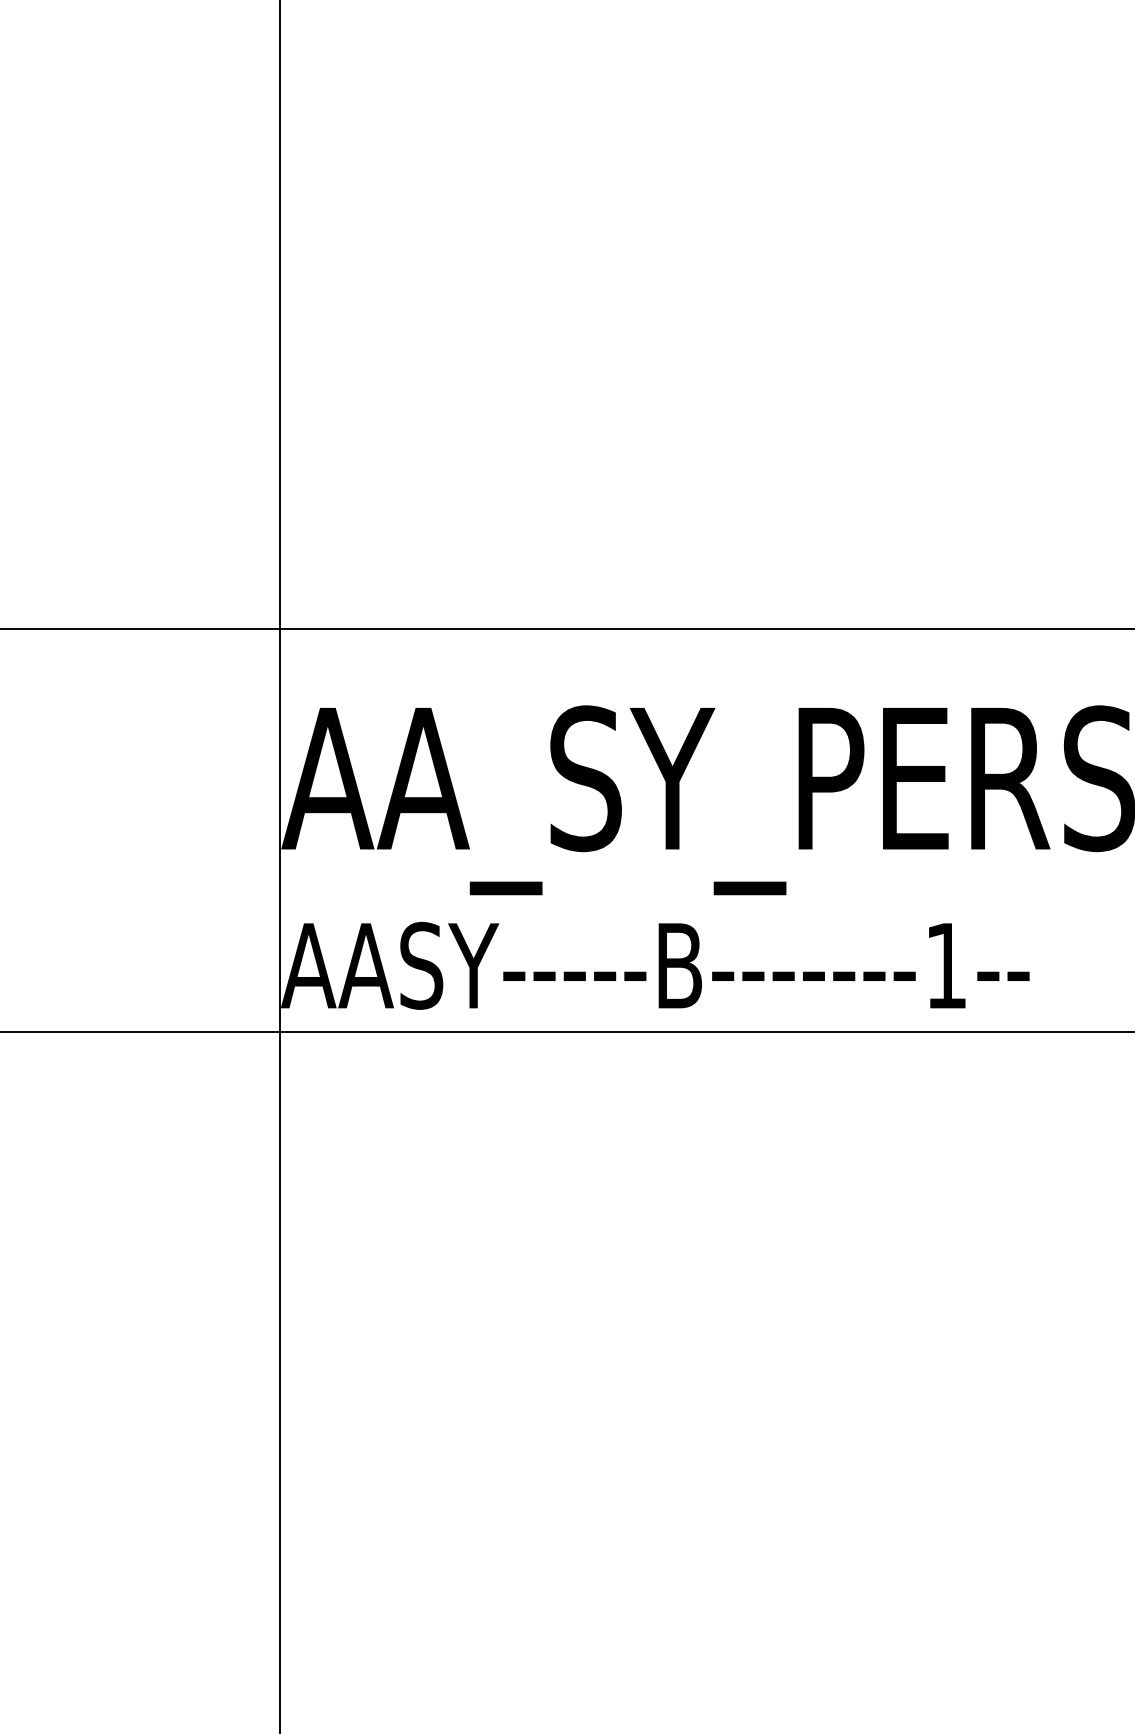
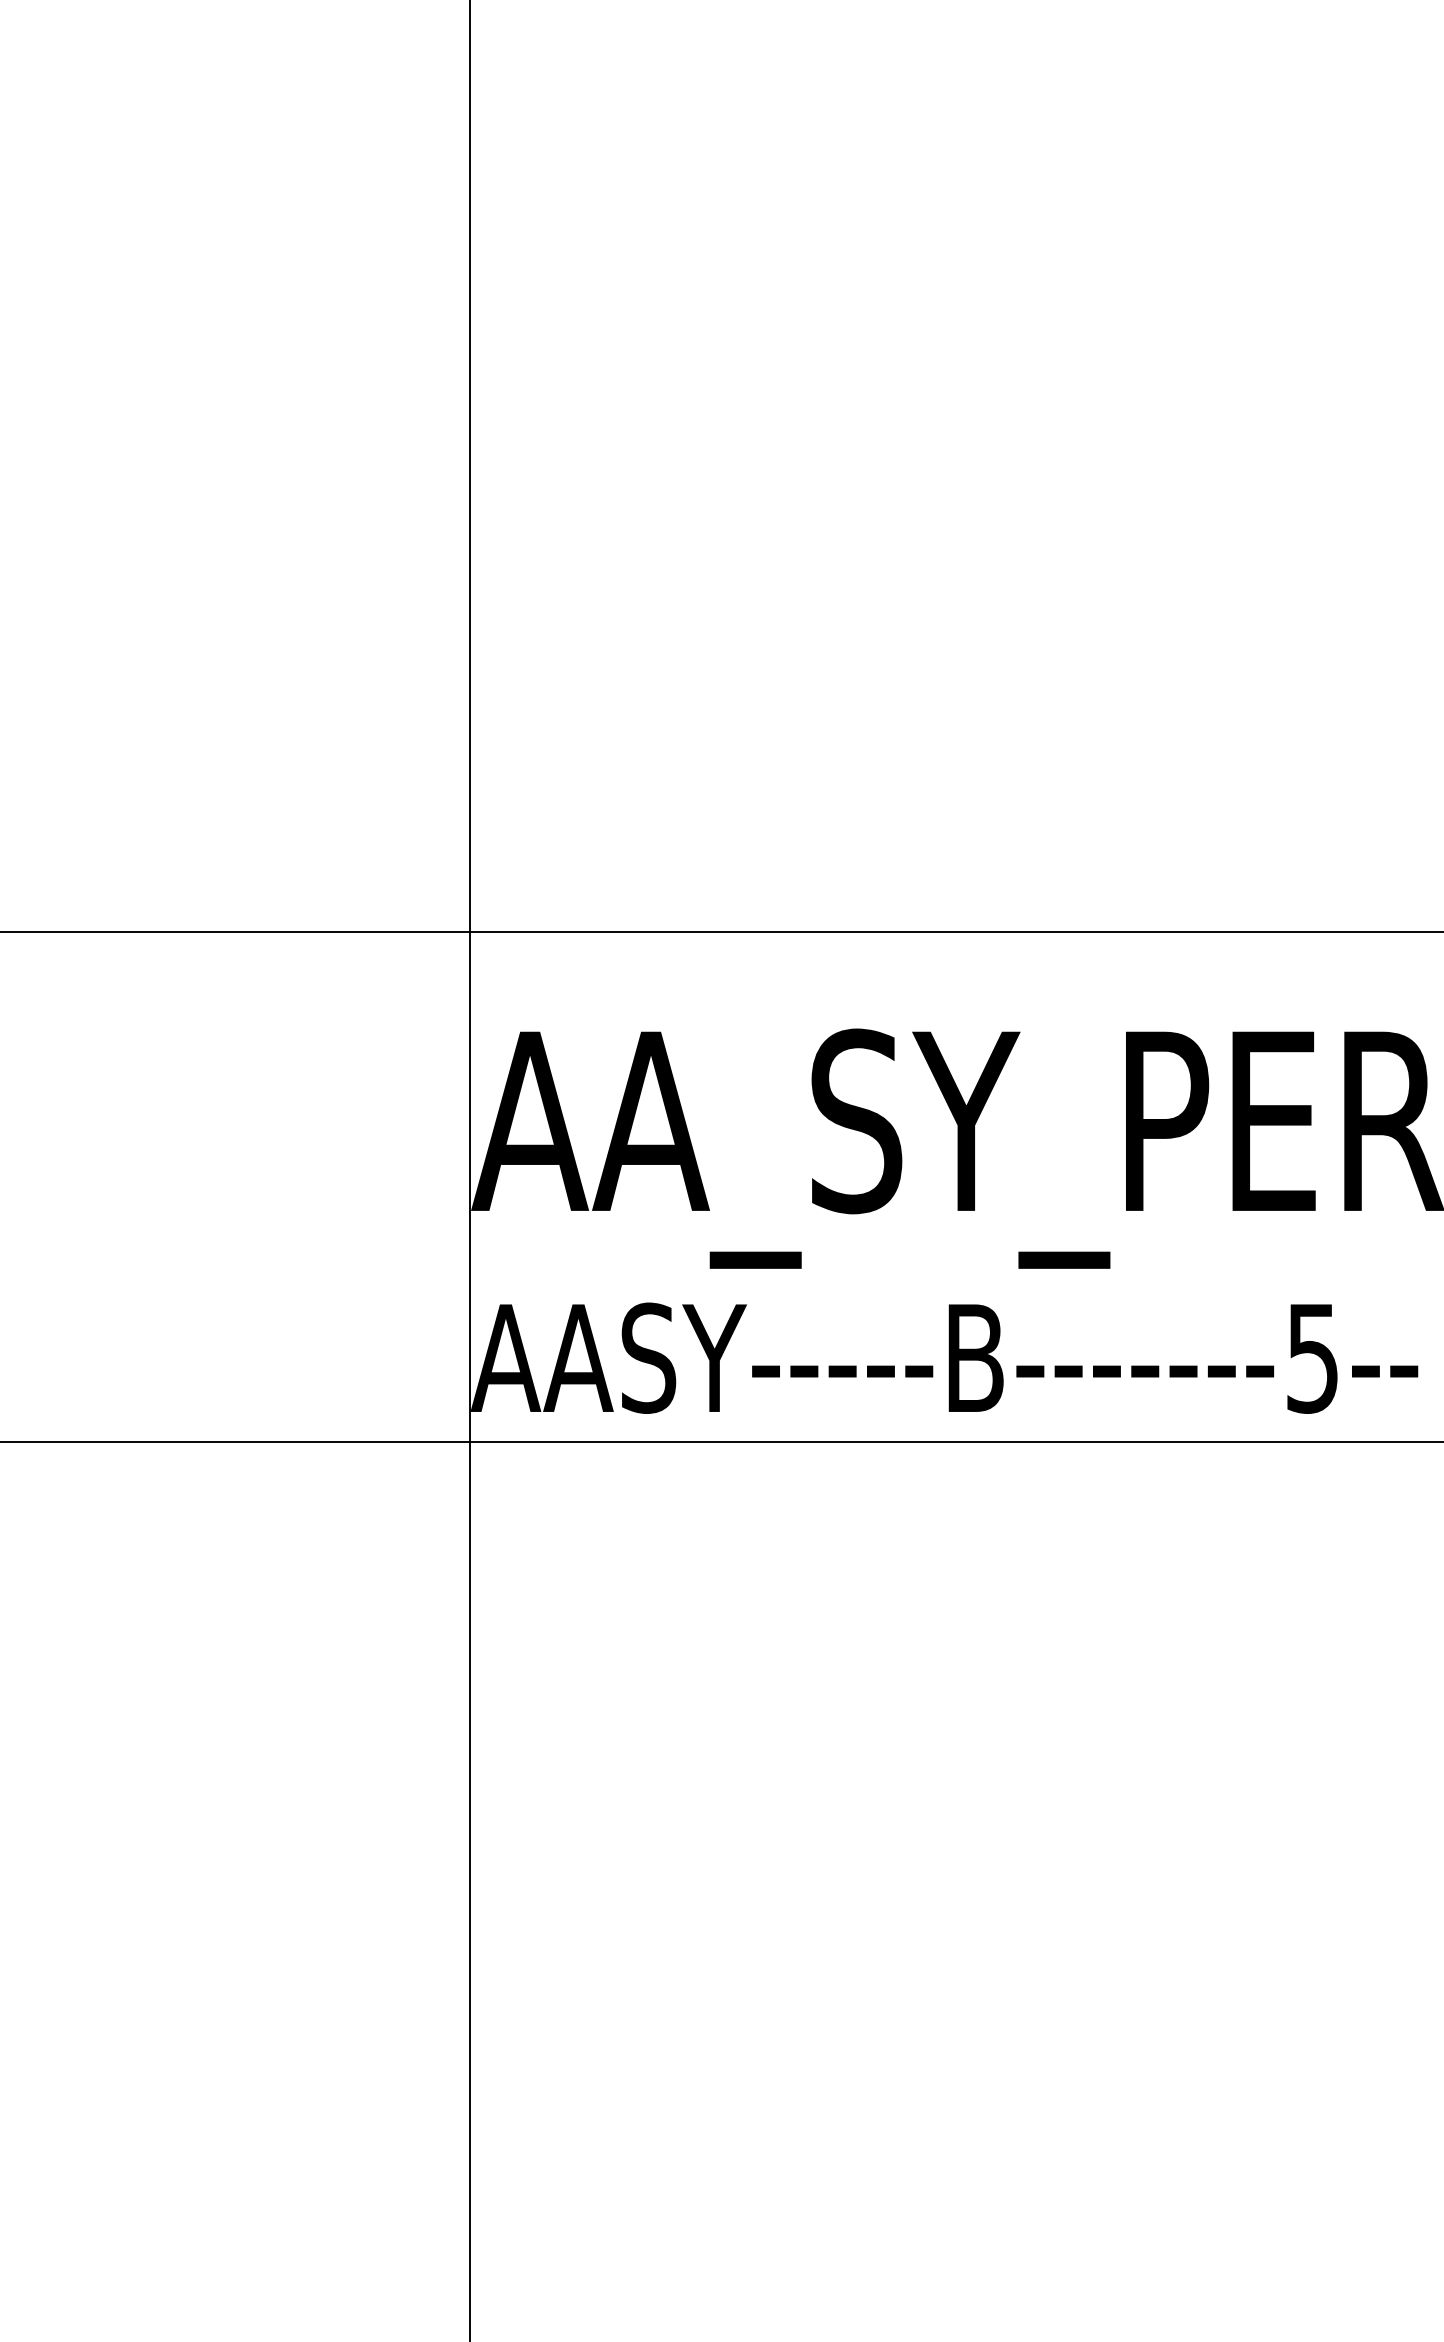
text: (946, 966) -> (1312, 1358), AASY-----B-------1-- -> AASY-----B-------5--

